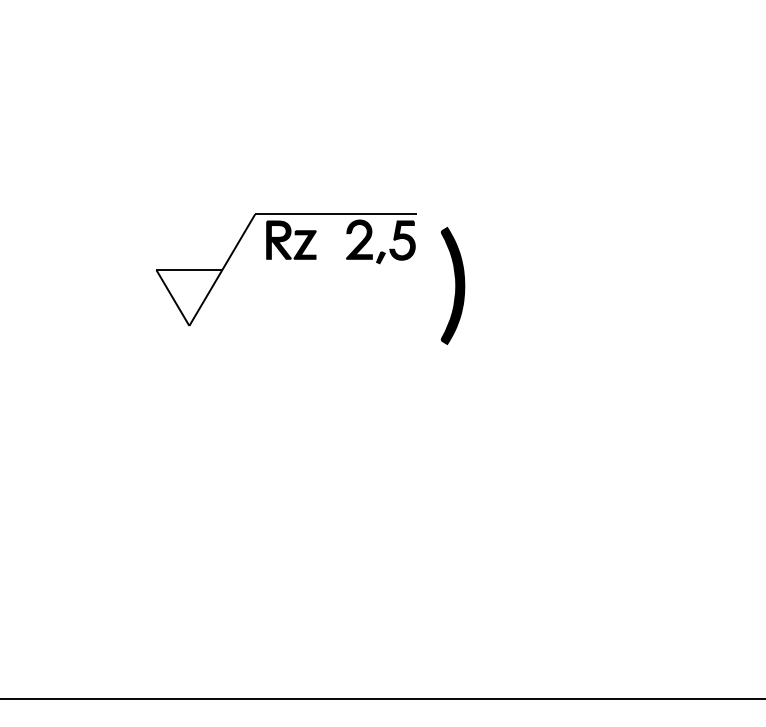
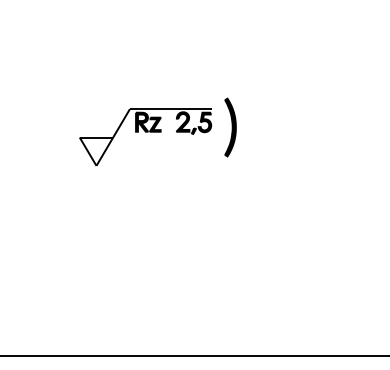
text: (452, 285) -> (230, 127), moved

